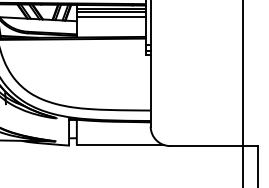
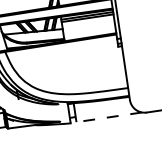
line: (110, 16) -> (87, 21), removed
line: (120, 145) -> (109, 117), solid -> dashed

